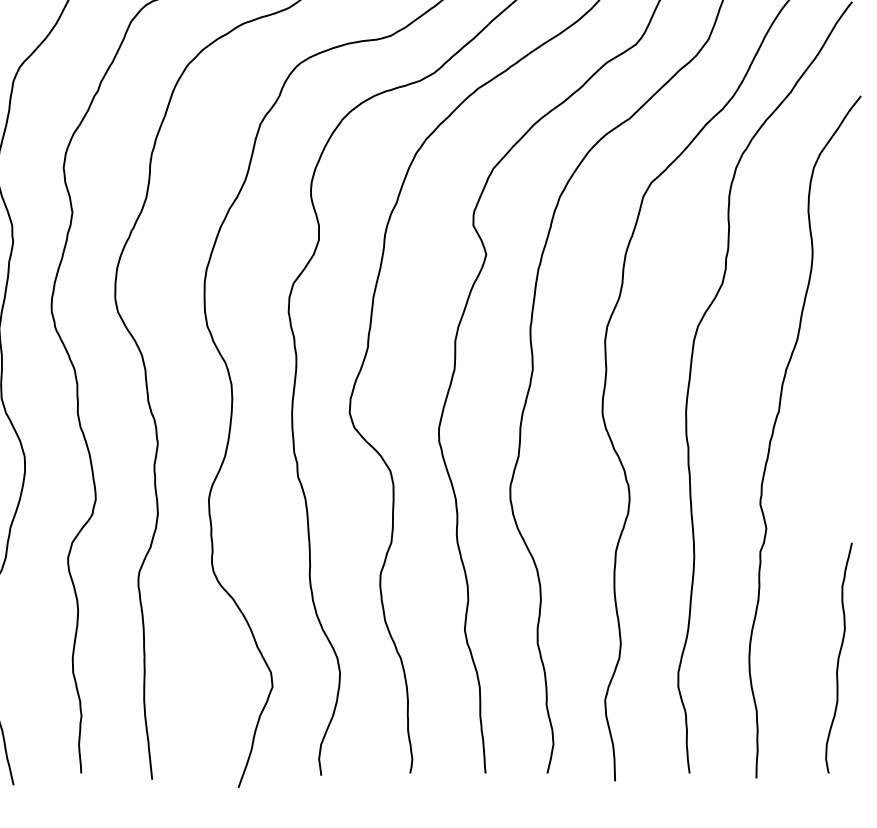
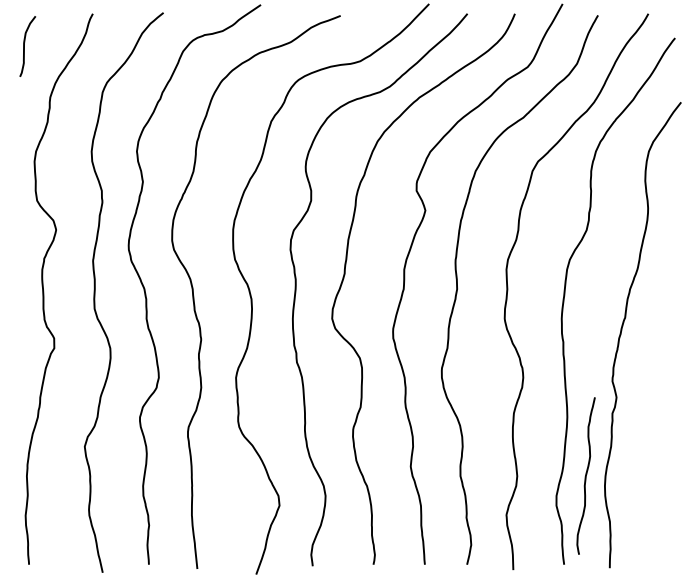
curve: (838, 657) -> (585, 475), moved

